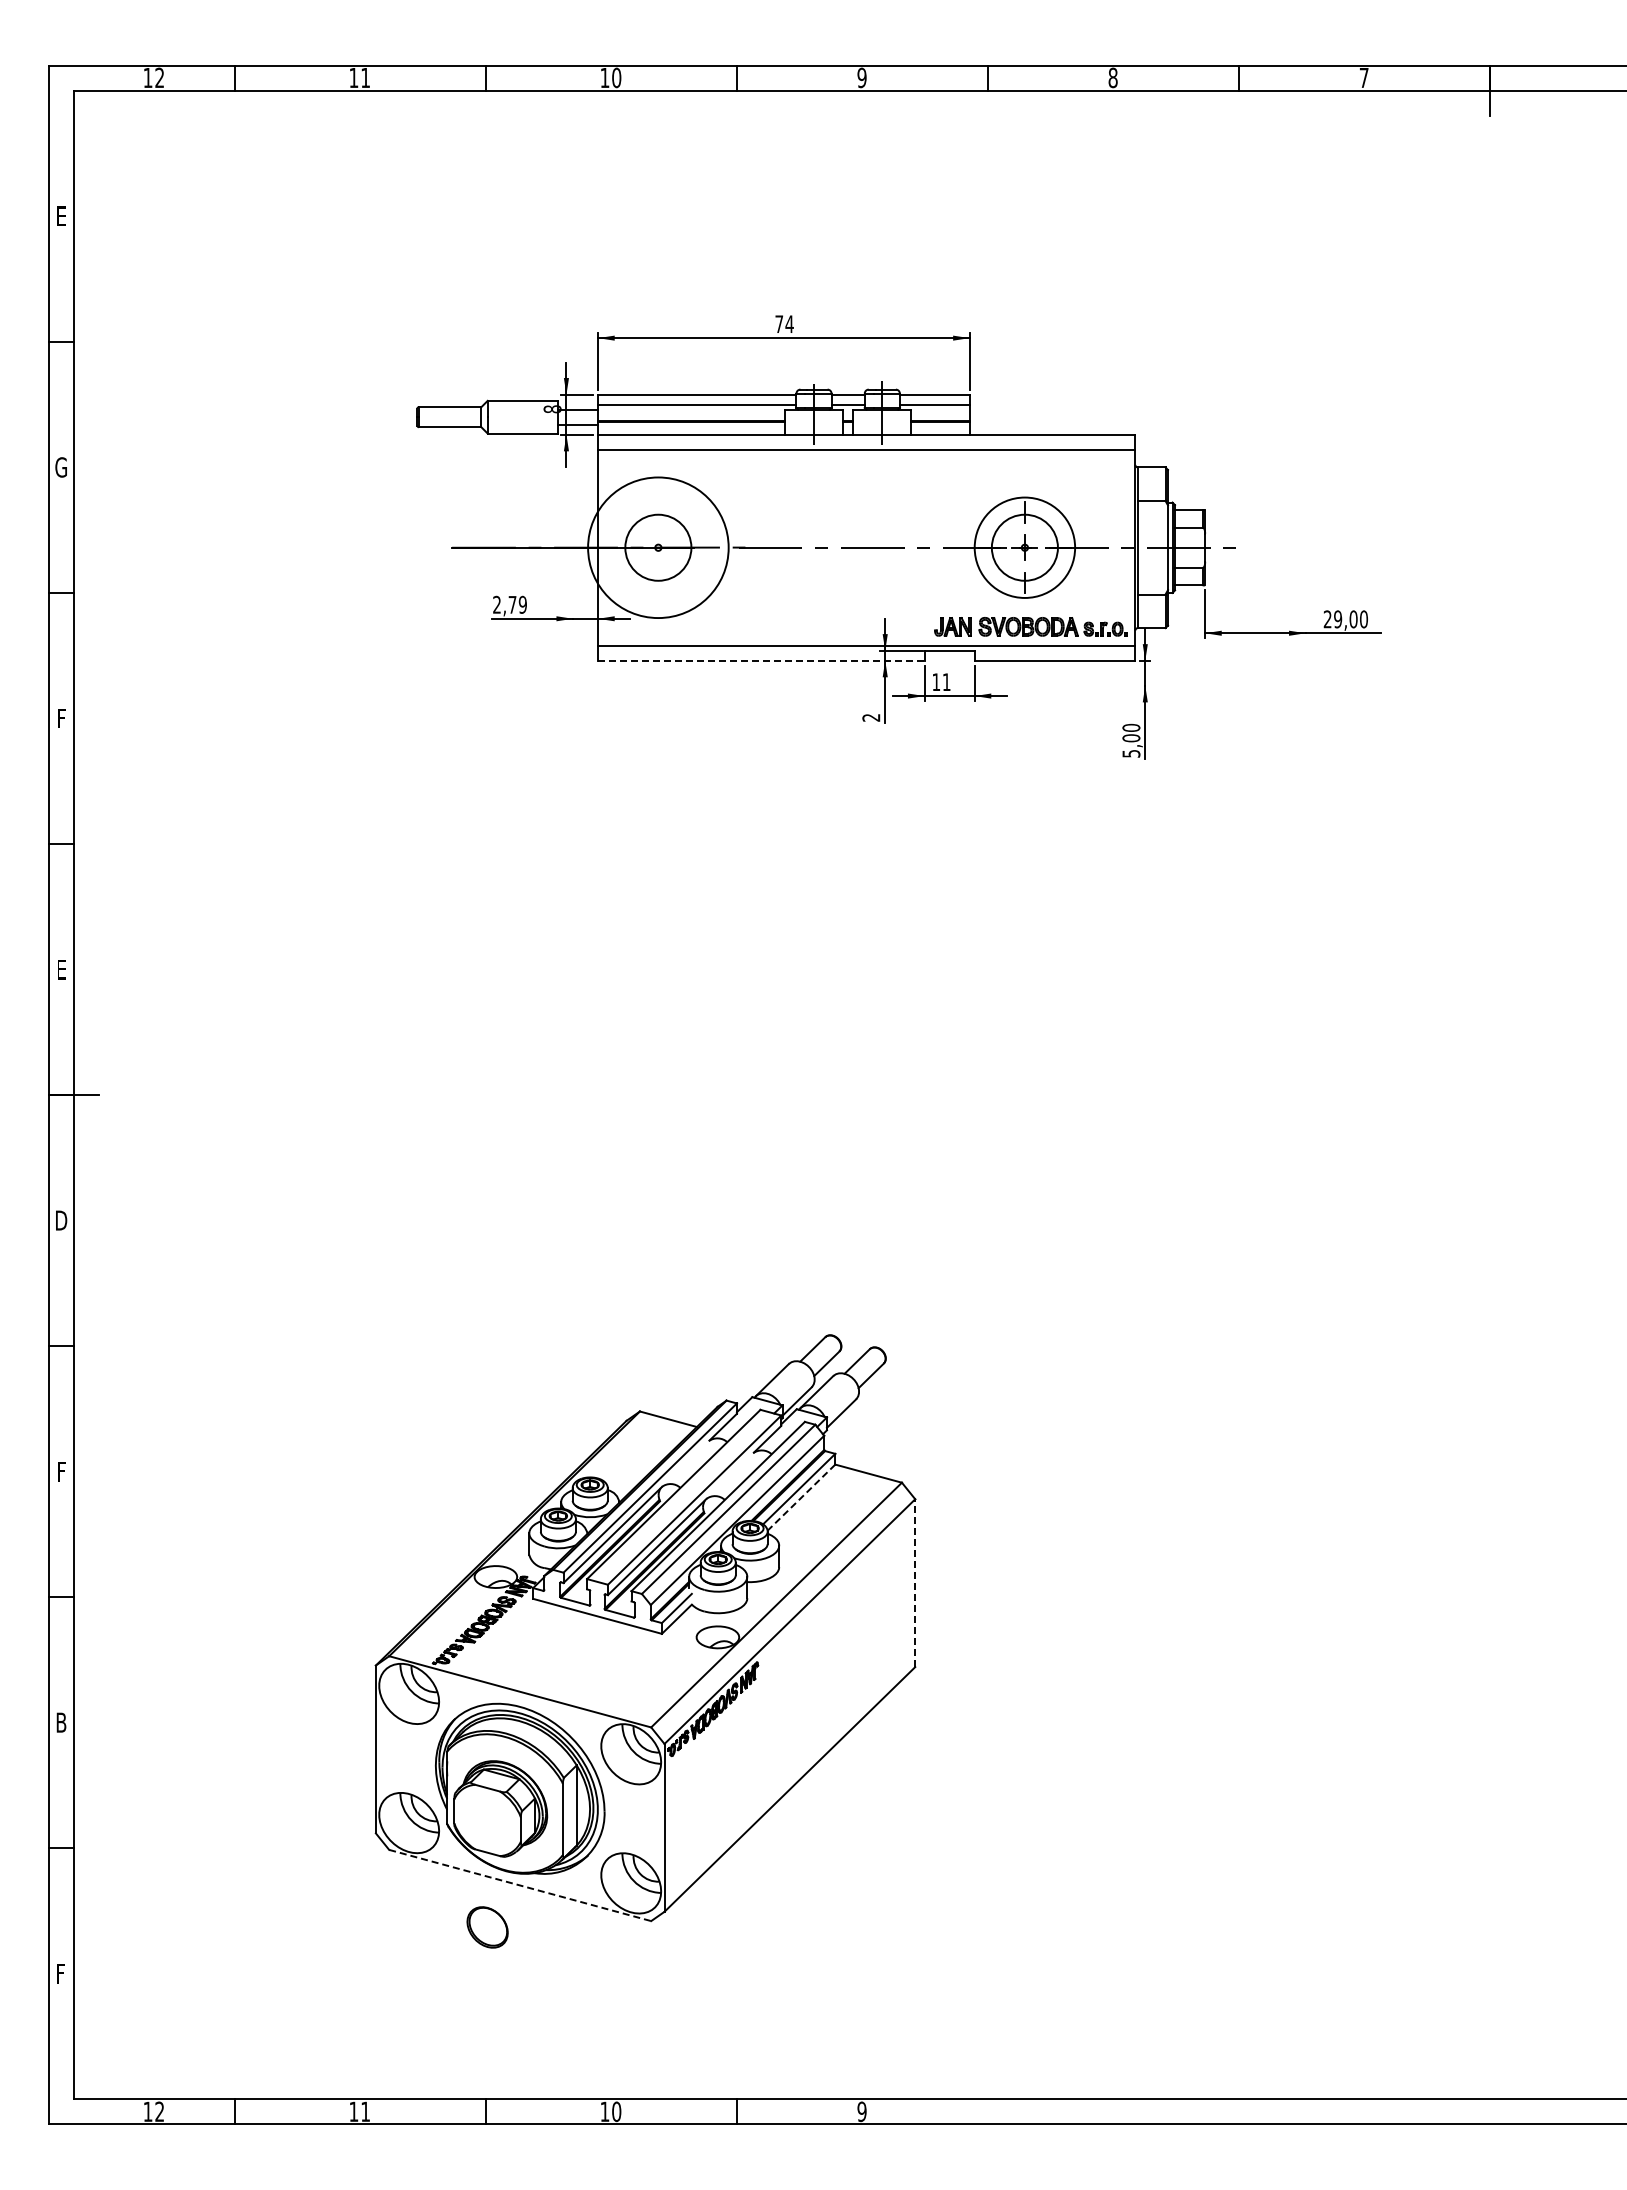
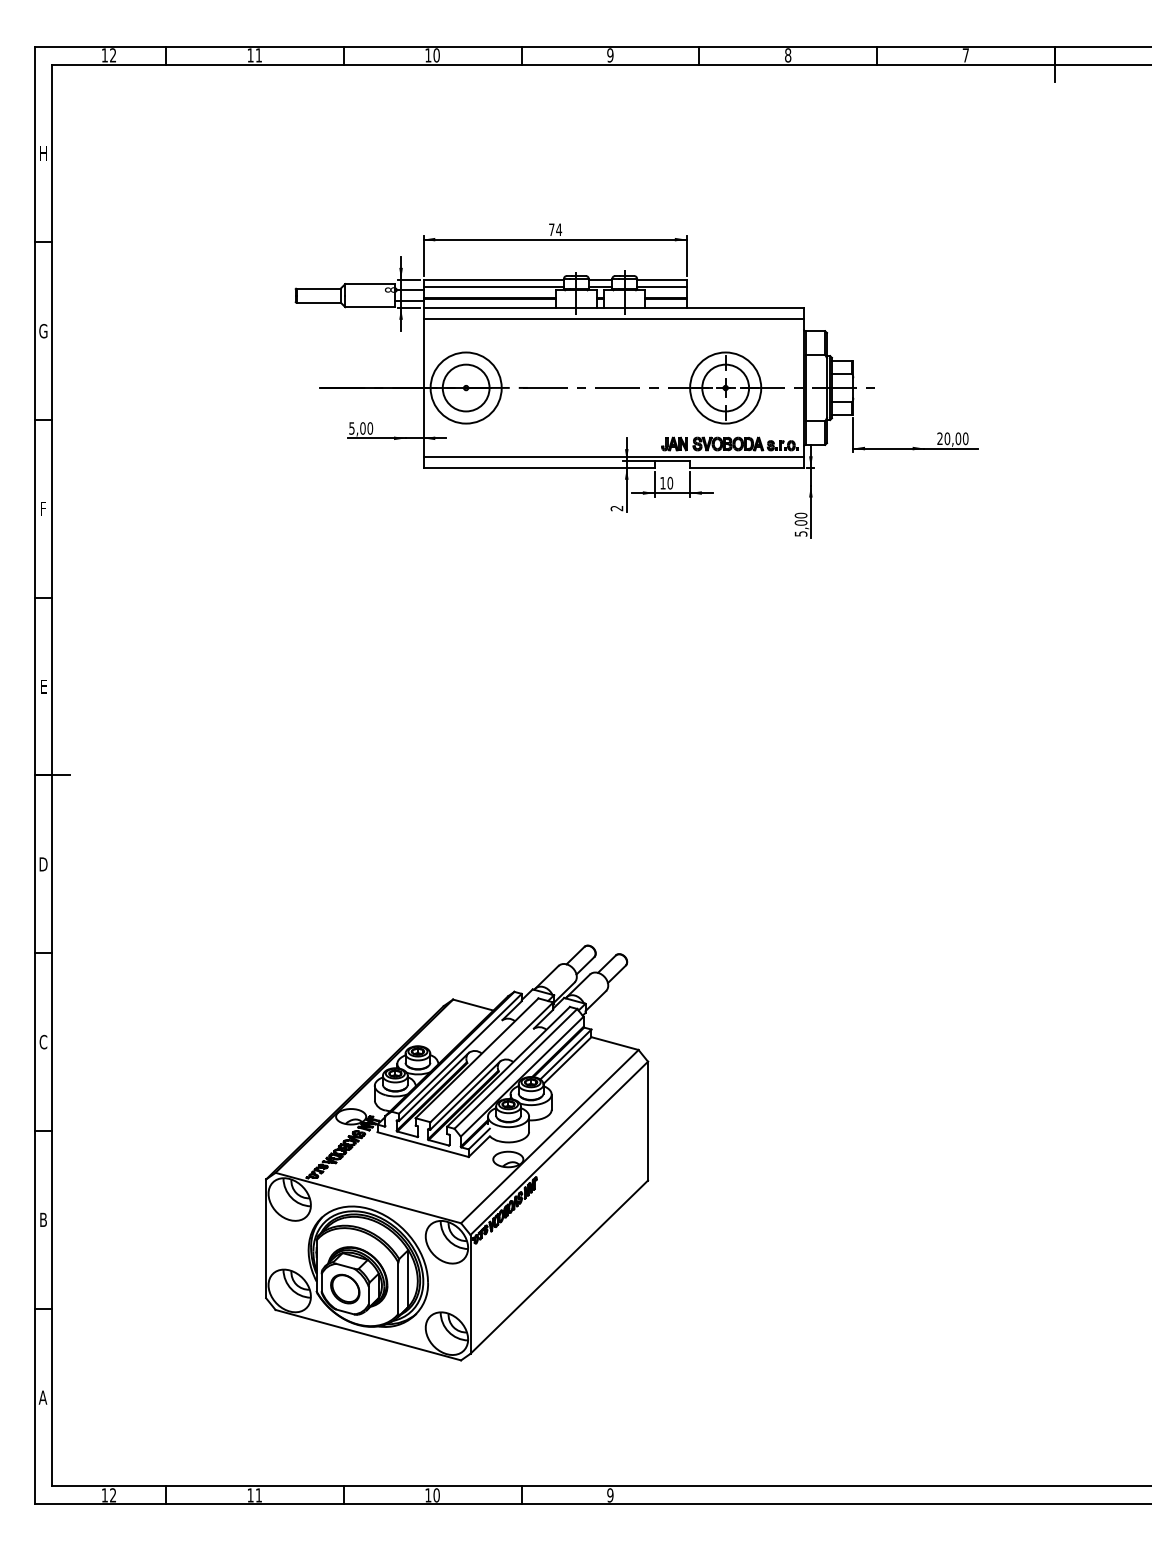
text: (61, 215) -> (43, 152), E -> H
circle: (658, 547) -> (466, 387), size x0.71
text: (509, 604) -> (360, 428), 2,79 -> 5,00
text: (1338, 619) -> (947, 438), 29,00 -> 20,00
line: (761, 660) -> (539, 467), dashed -> solid
text: (946, 682) -> (670, 483), 11 -> 10
text: (60, 1471) -> (42, 1042), F -> C
line: (801, 1498) -> (567, 1061), dashed -> solid
line: (915, 1583) -> (648, 1121), dashed -> solid
line: (520, 1885) -> (368, 1335), dashed -> solid
part: (487, 1927) -> (345, 1289), moved
text: (60, 1973) -> (42, 1397), F -> A

